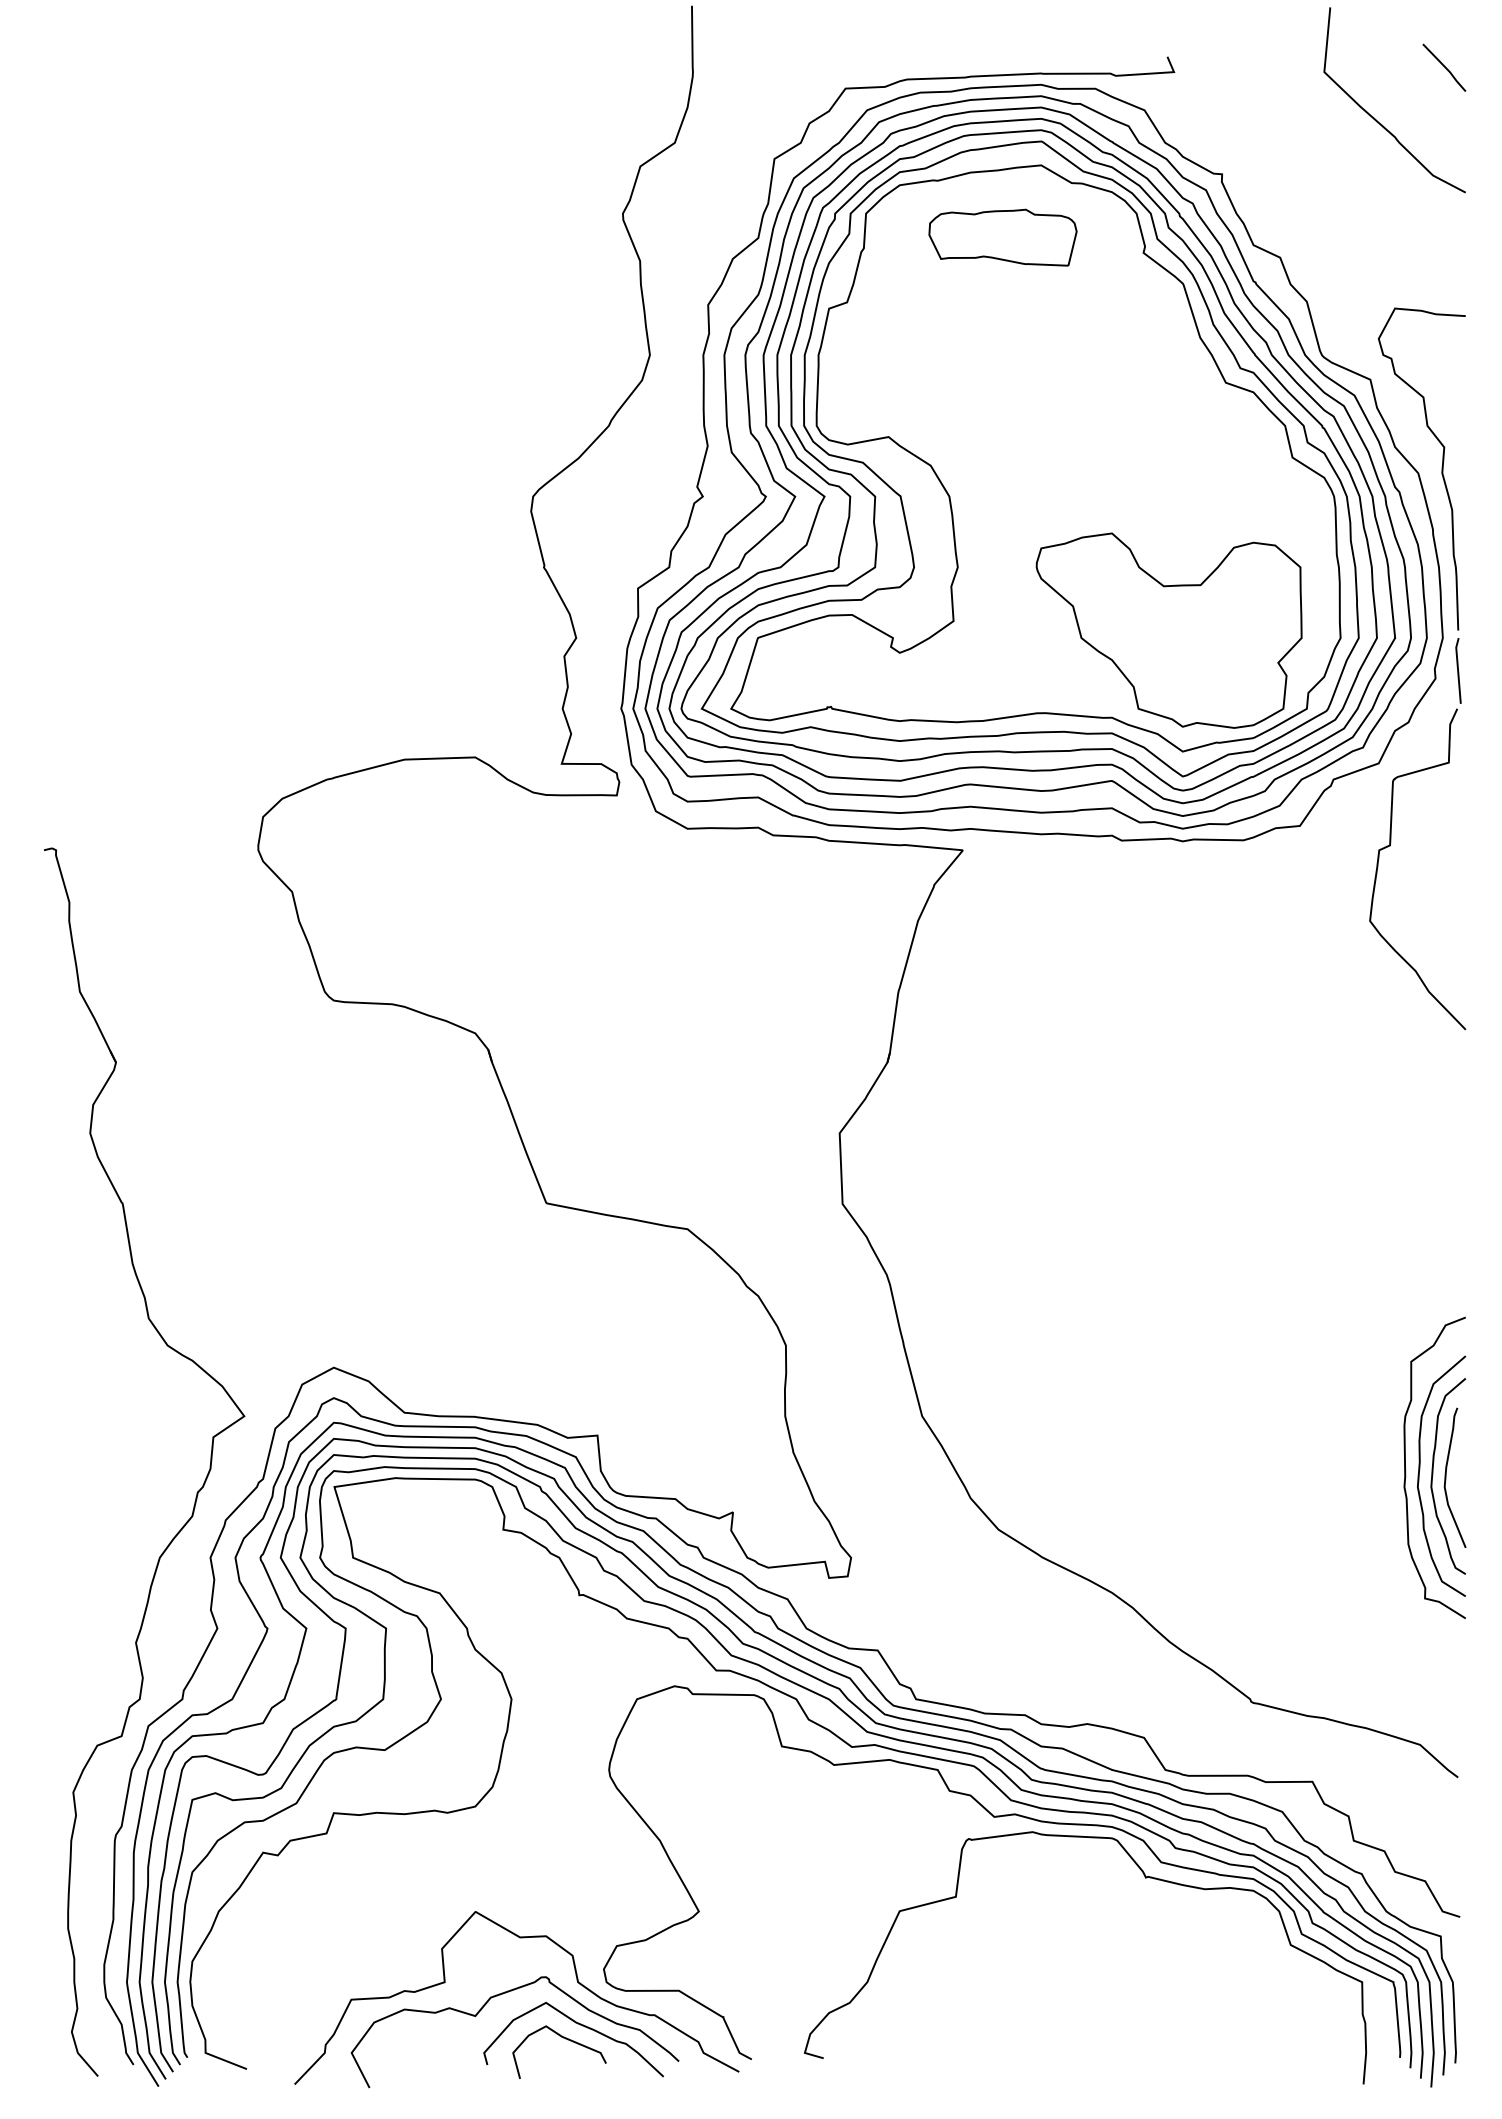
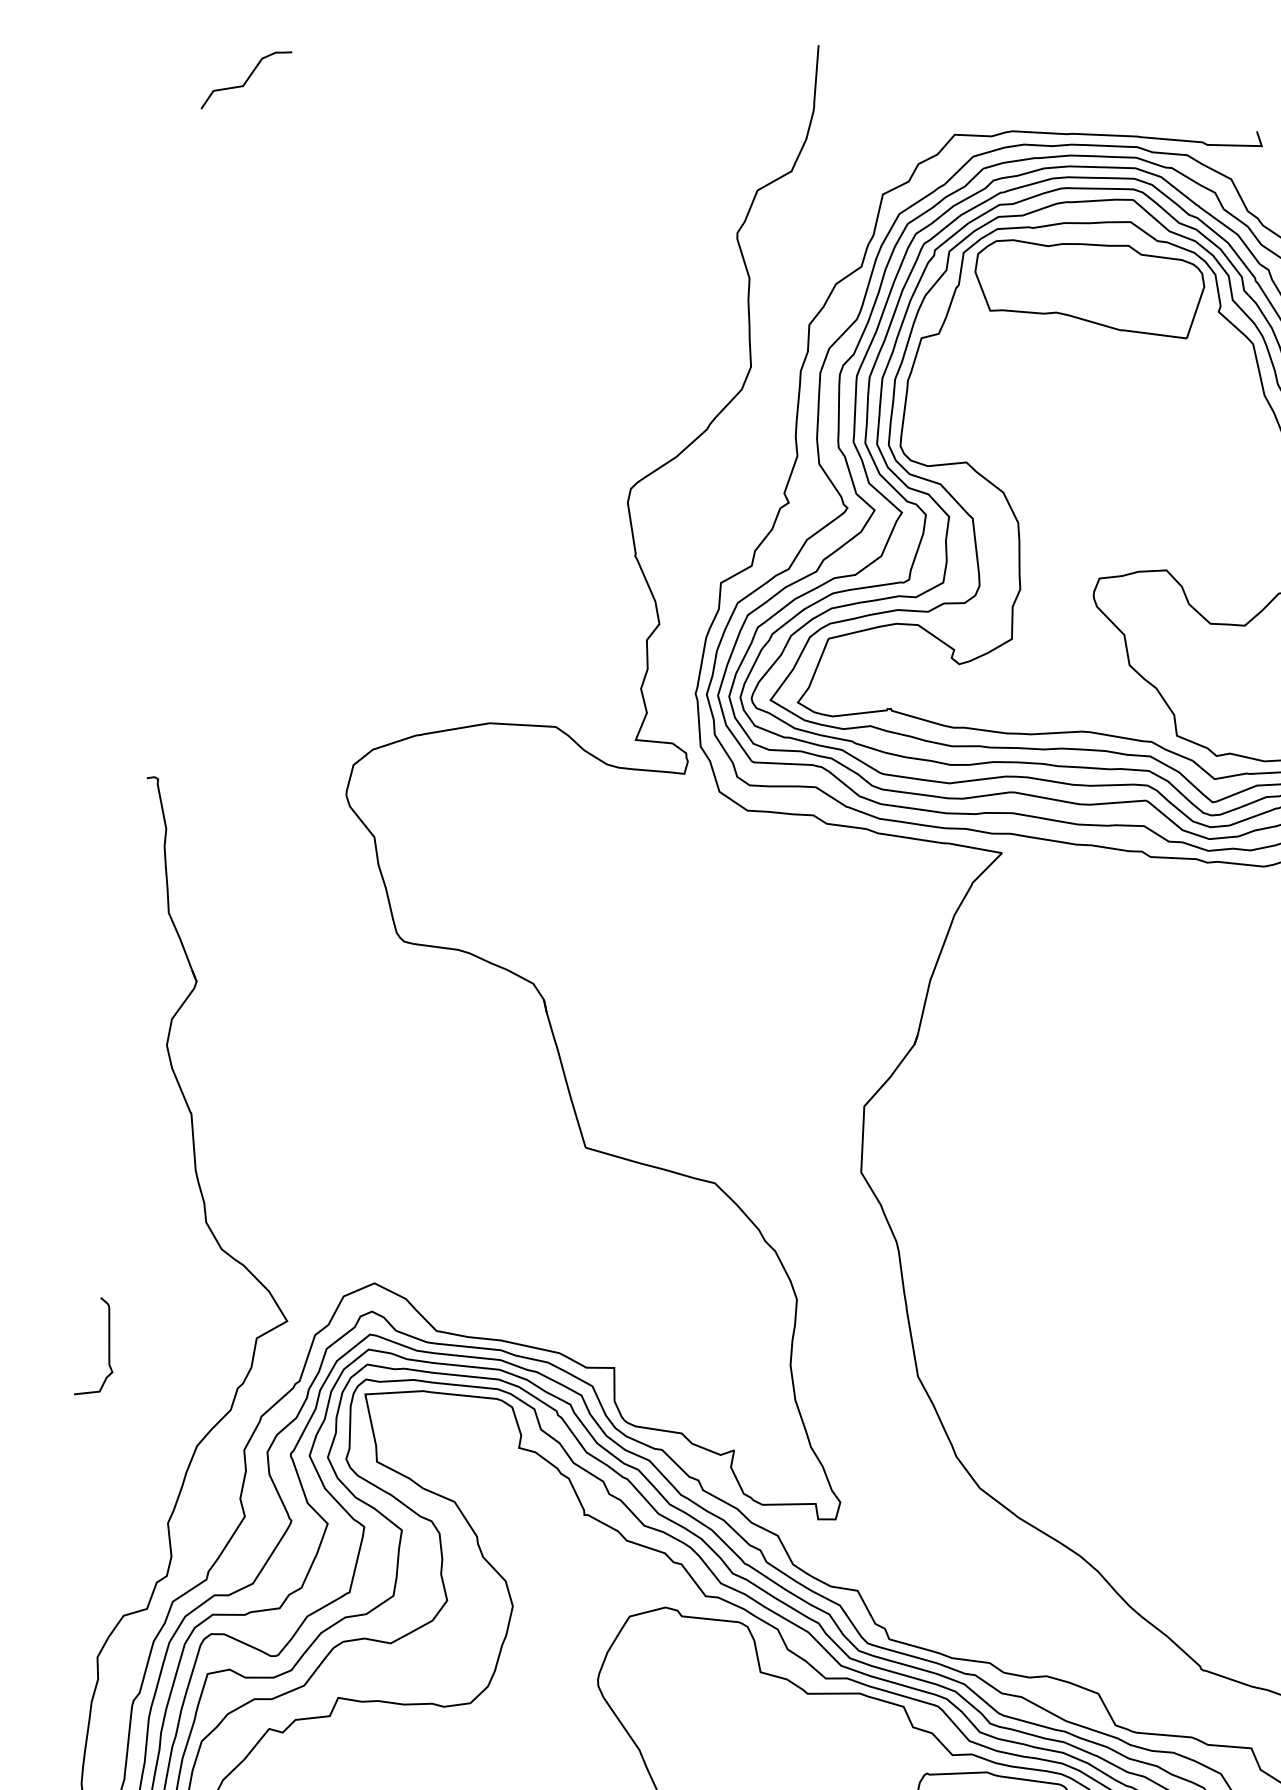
curve: (85, 96) -> (246, 80), added
part: (1002, 237) -> (1088, 286), size x1.67
curve: (55, 1458) -> (108, 1345), added

